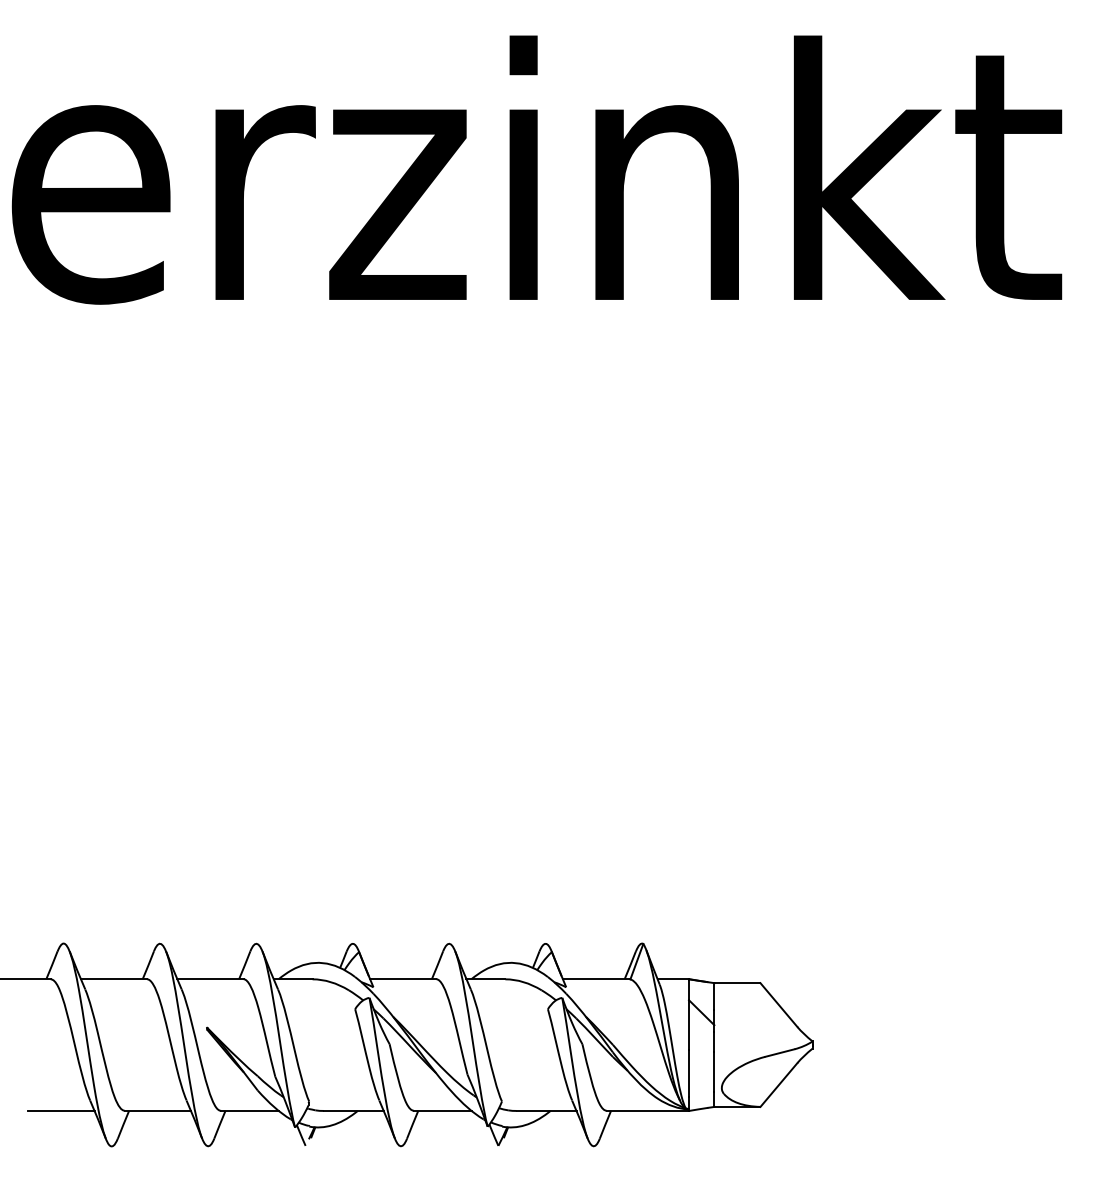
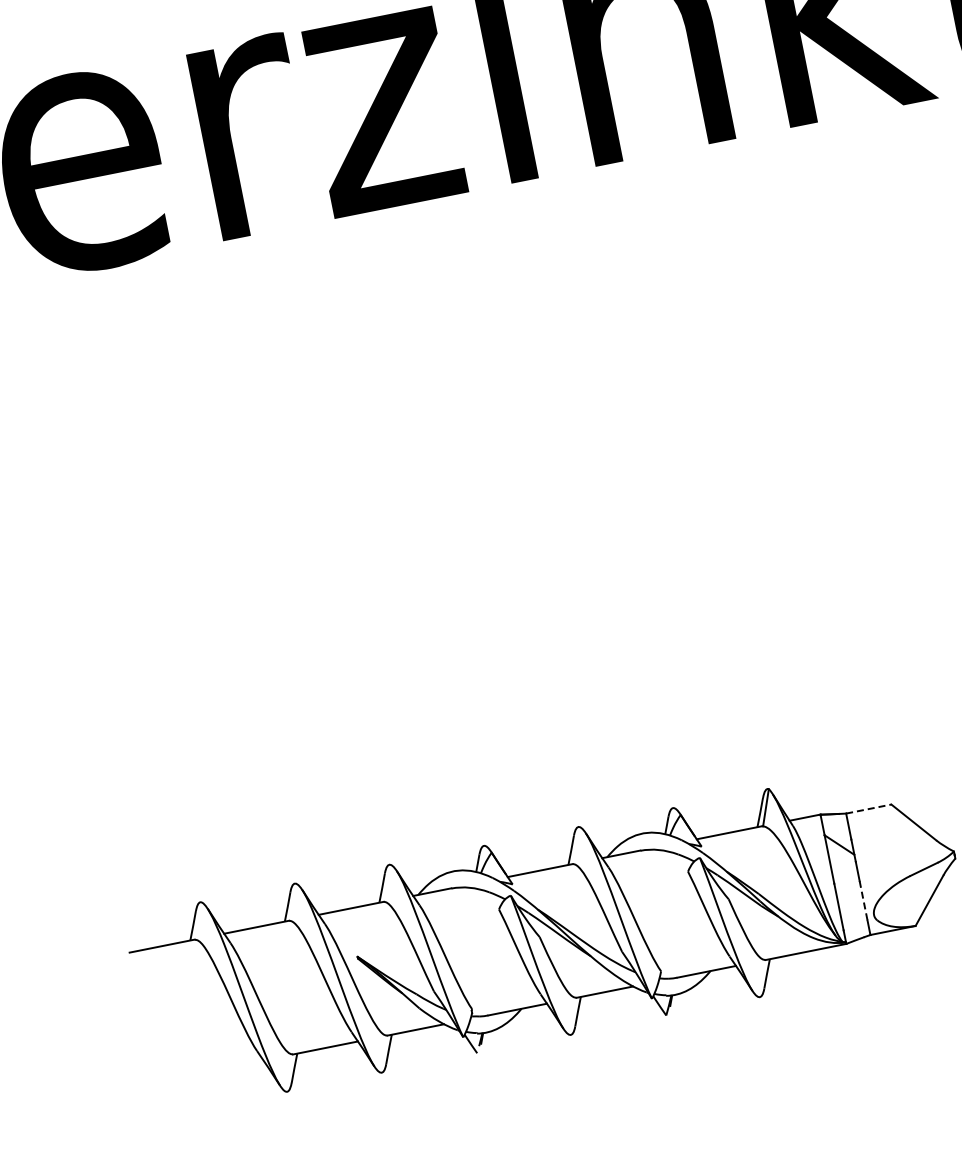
line: (737, 983) -> (868, 809), solid -> dashed
line: (714, 1072) -> (863, 901), solid -> dashed
line: (61, 1110) -> (230, 1066), removed

